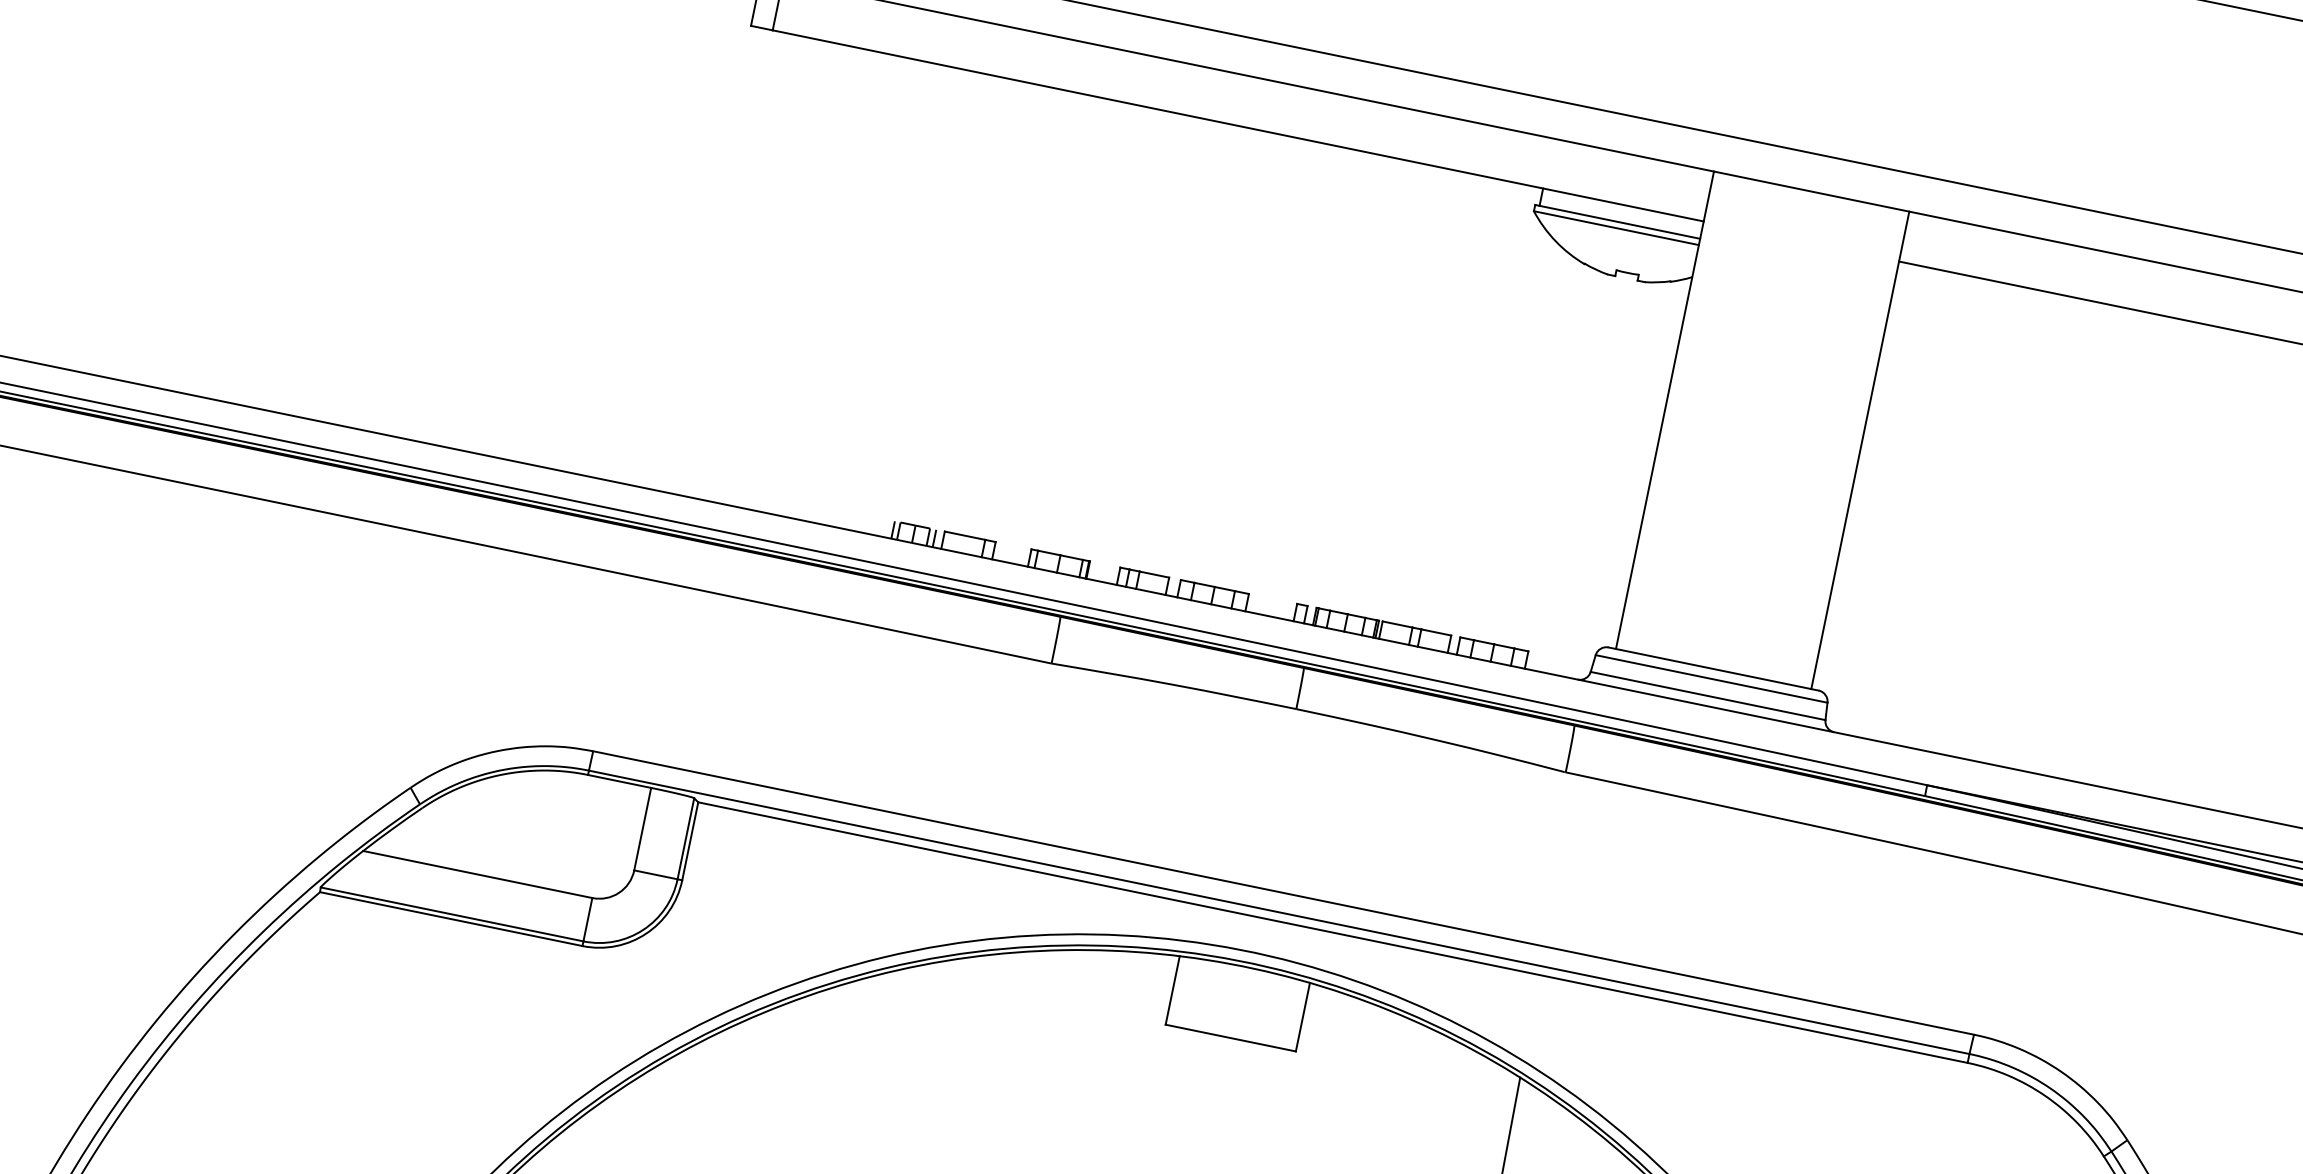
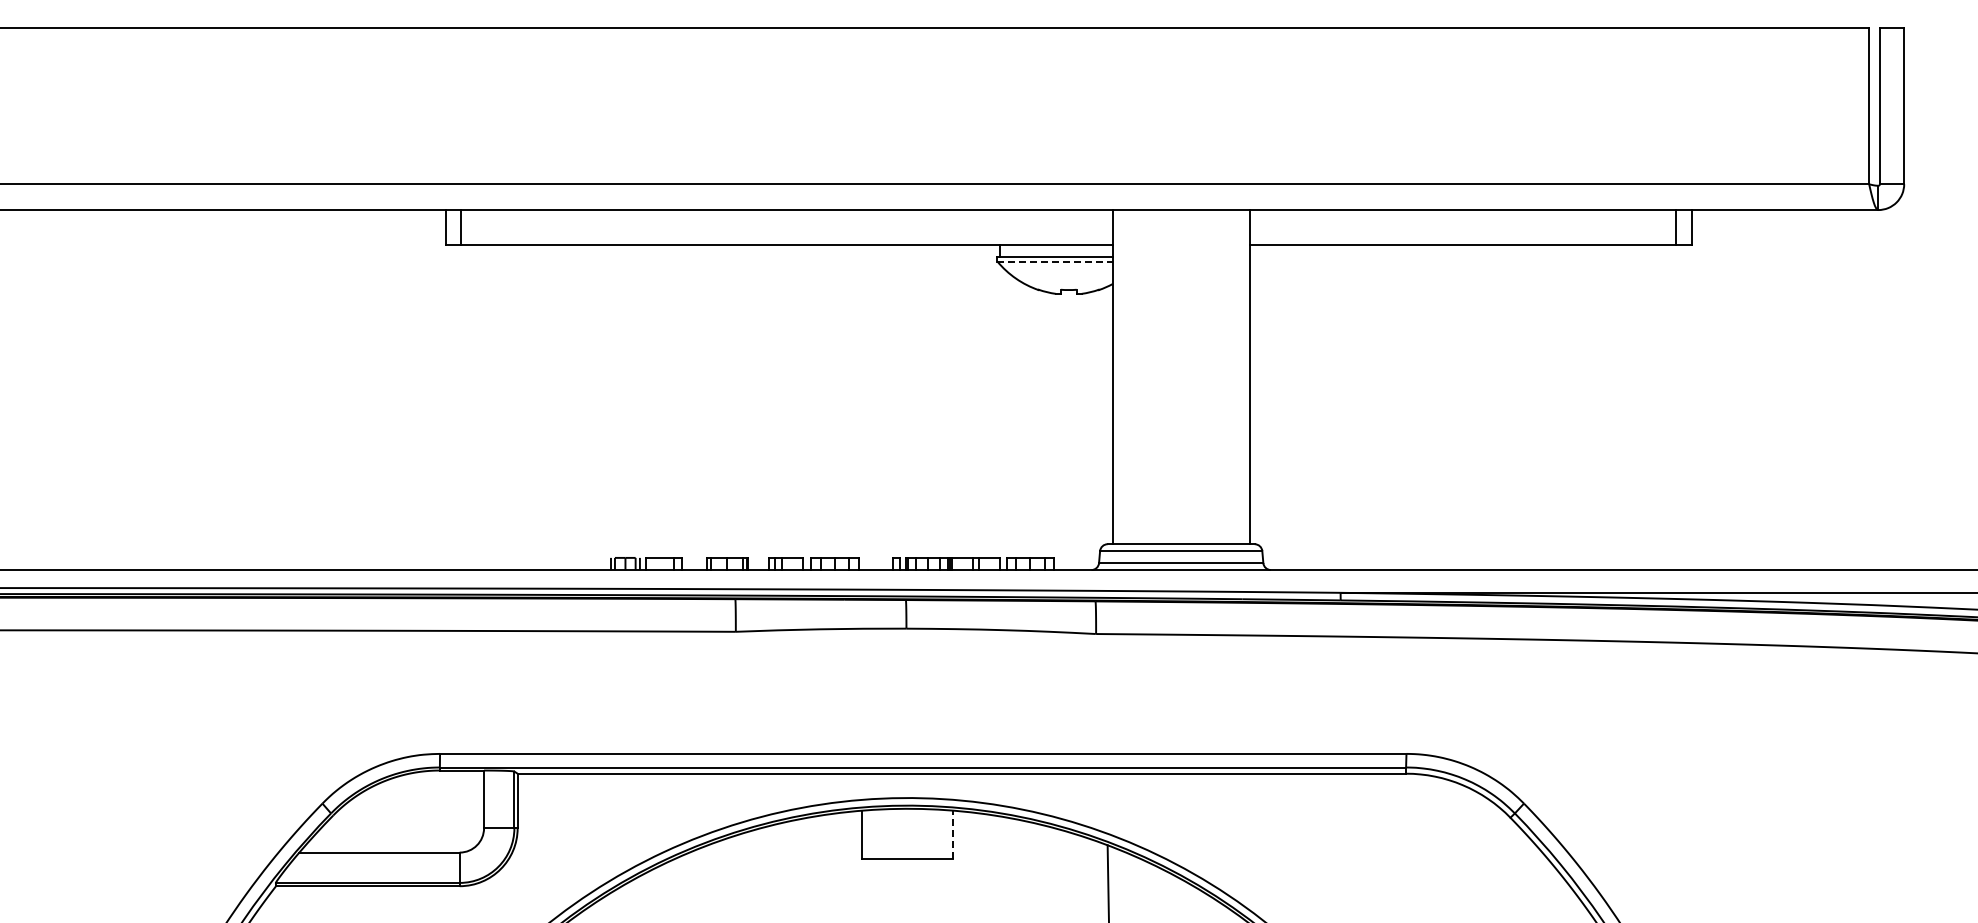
line: (1616, 228) -> (1055, 261), solid -> dashed
line: (1303, 1016) -> (953, 834), solid -> dashed

